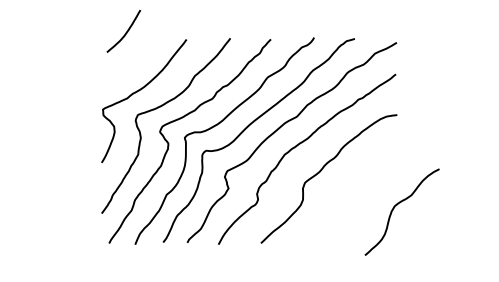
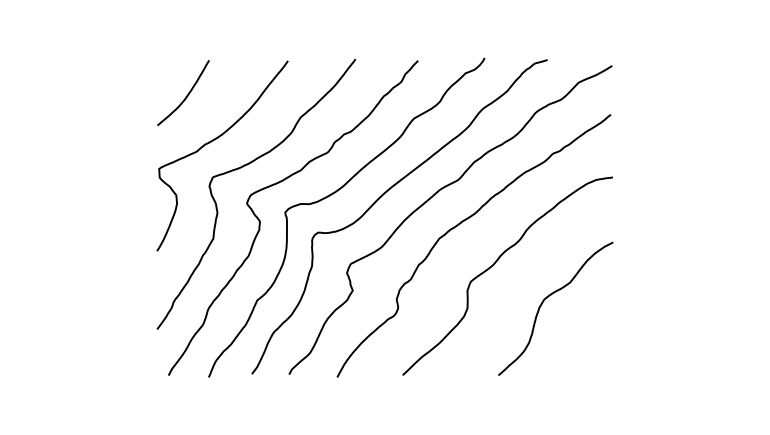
curve: (125, 32) -> (186, 94), moved
curve: (396, 206) -> (546, 300), moved

